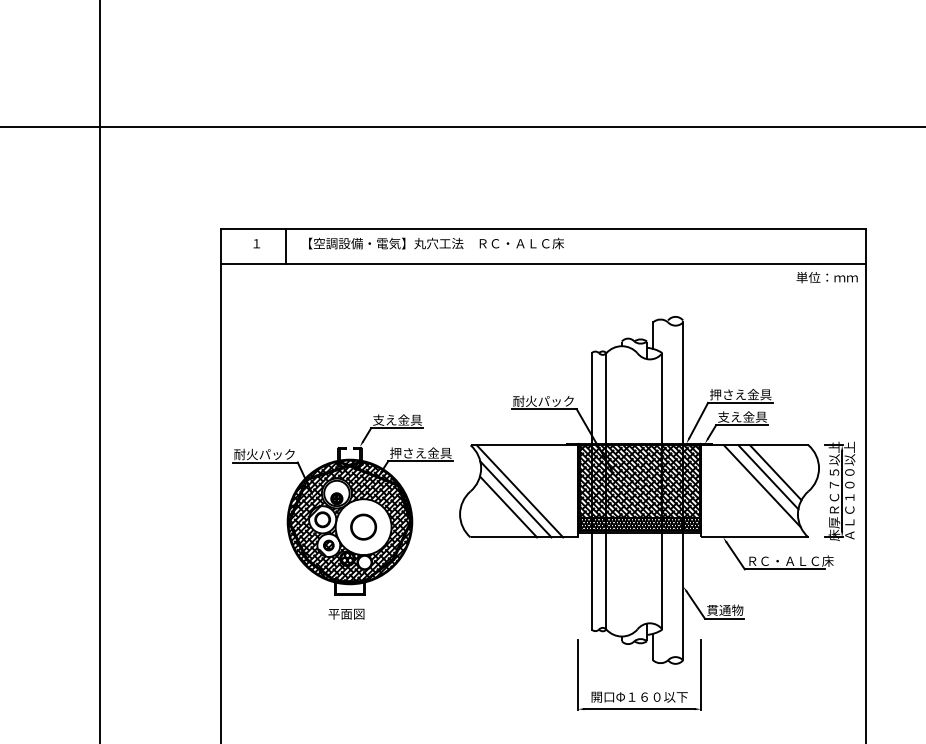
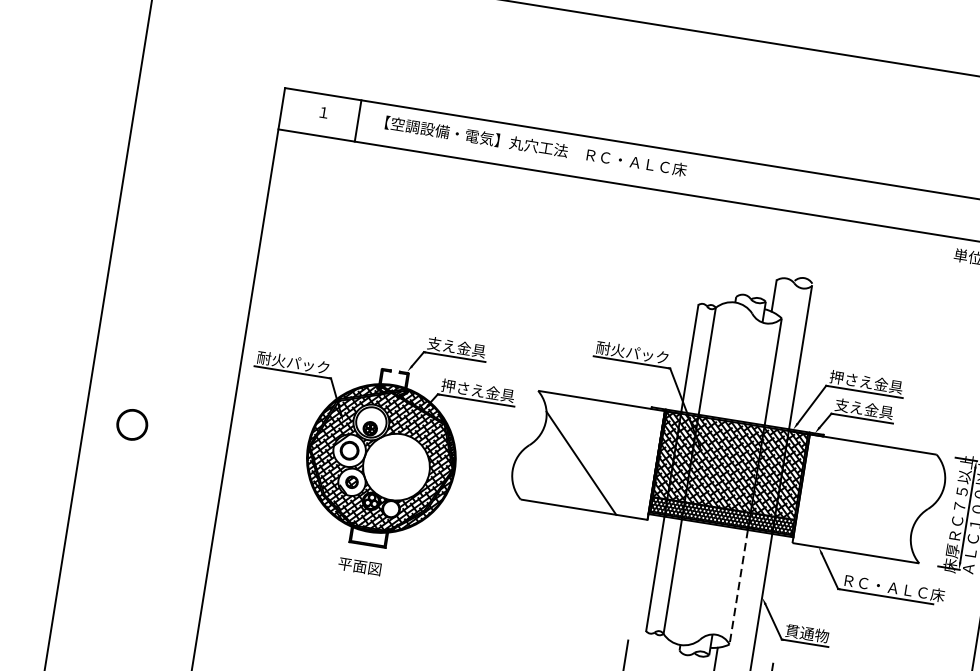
line: (775, 472) -> (892, 480), removed
line: (768, 477) -> (883, 485), removed
line: (761, 486) -> (873, 494), removed
line: (519, 491) -> (587, 454), removed
line: (508, 506) -> (571, 470), removed
circle: (363, 526) -> (132, 424), moved
line: (662, 581) -> (738, 587), solid -> dashed

